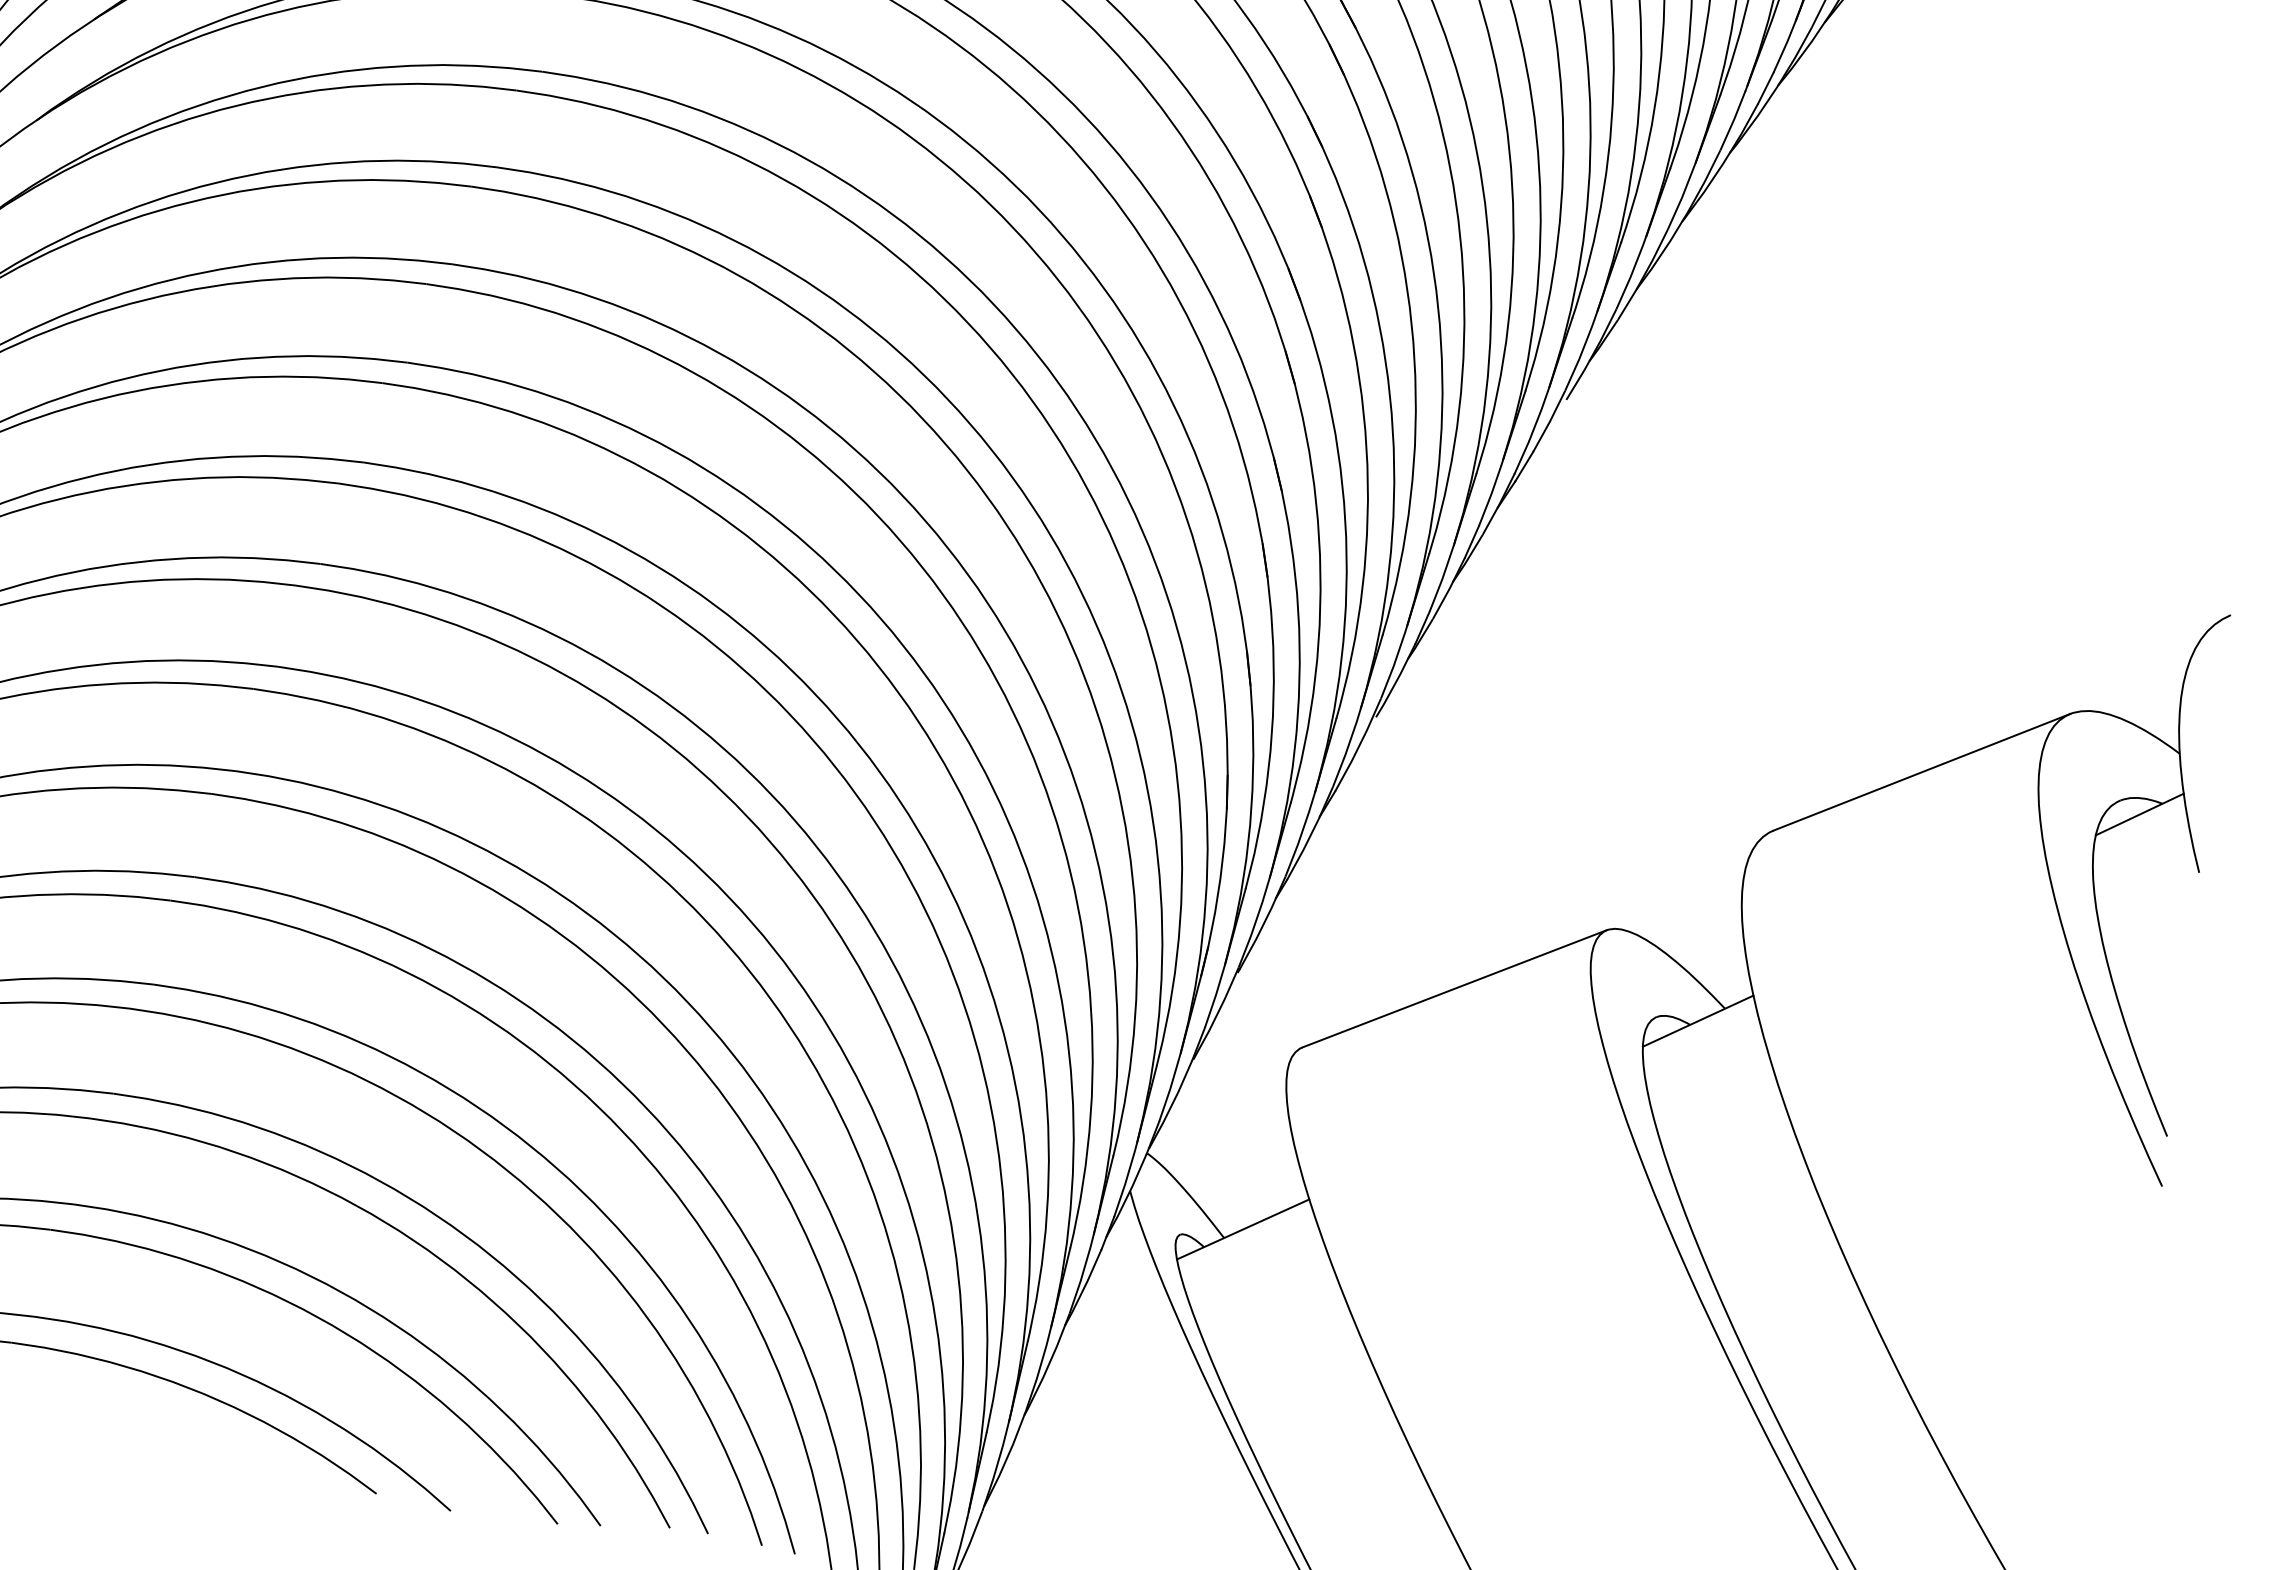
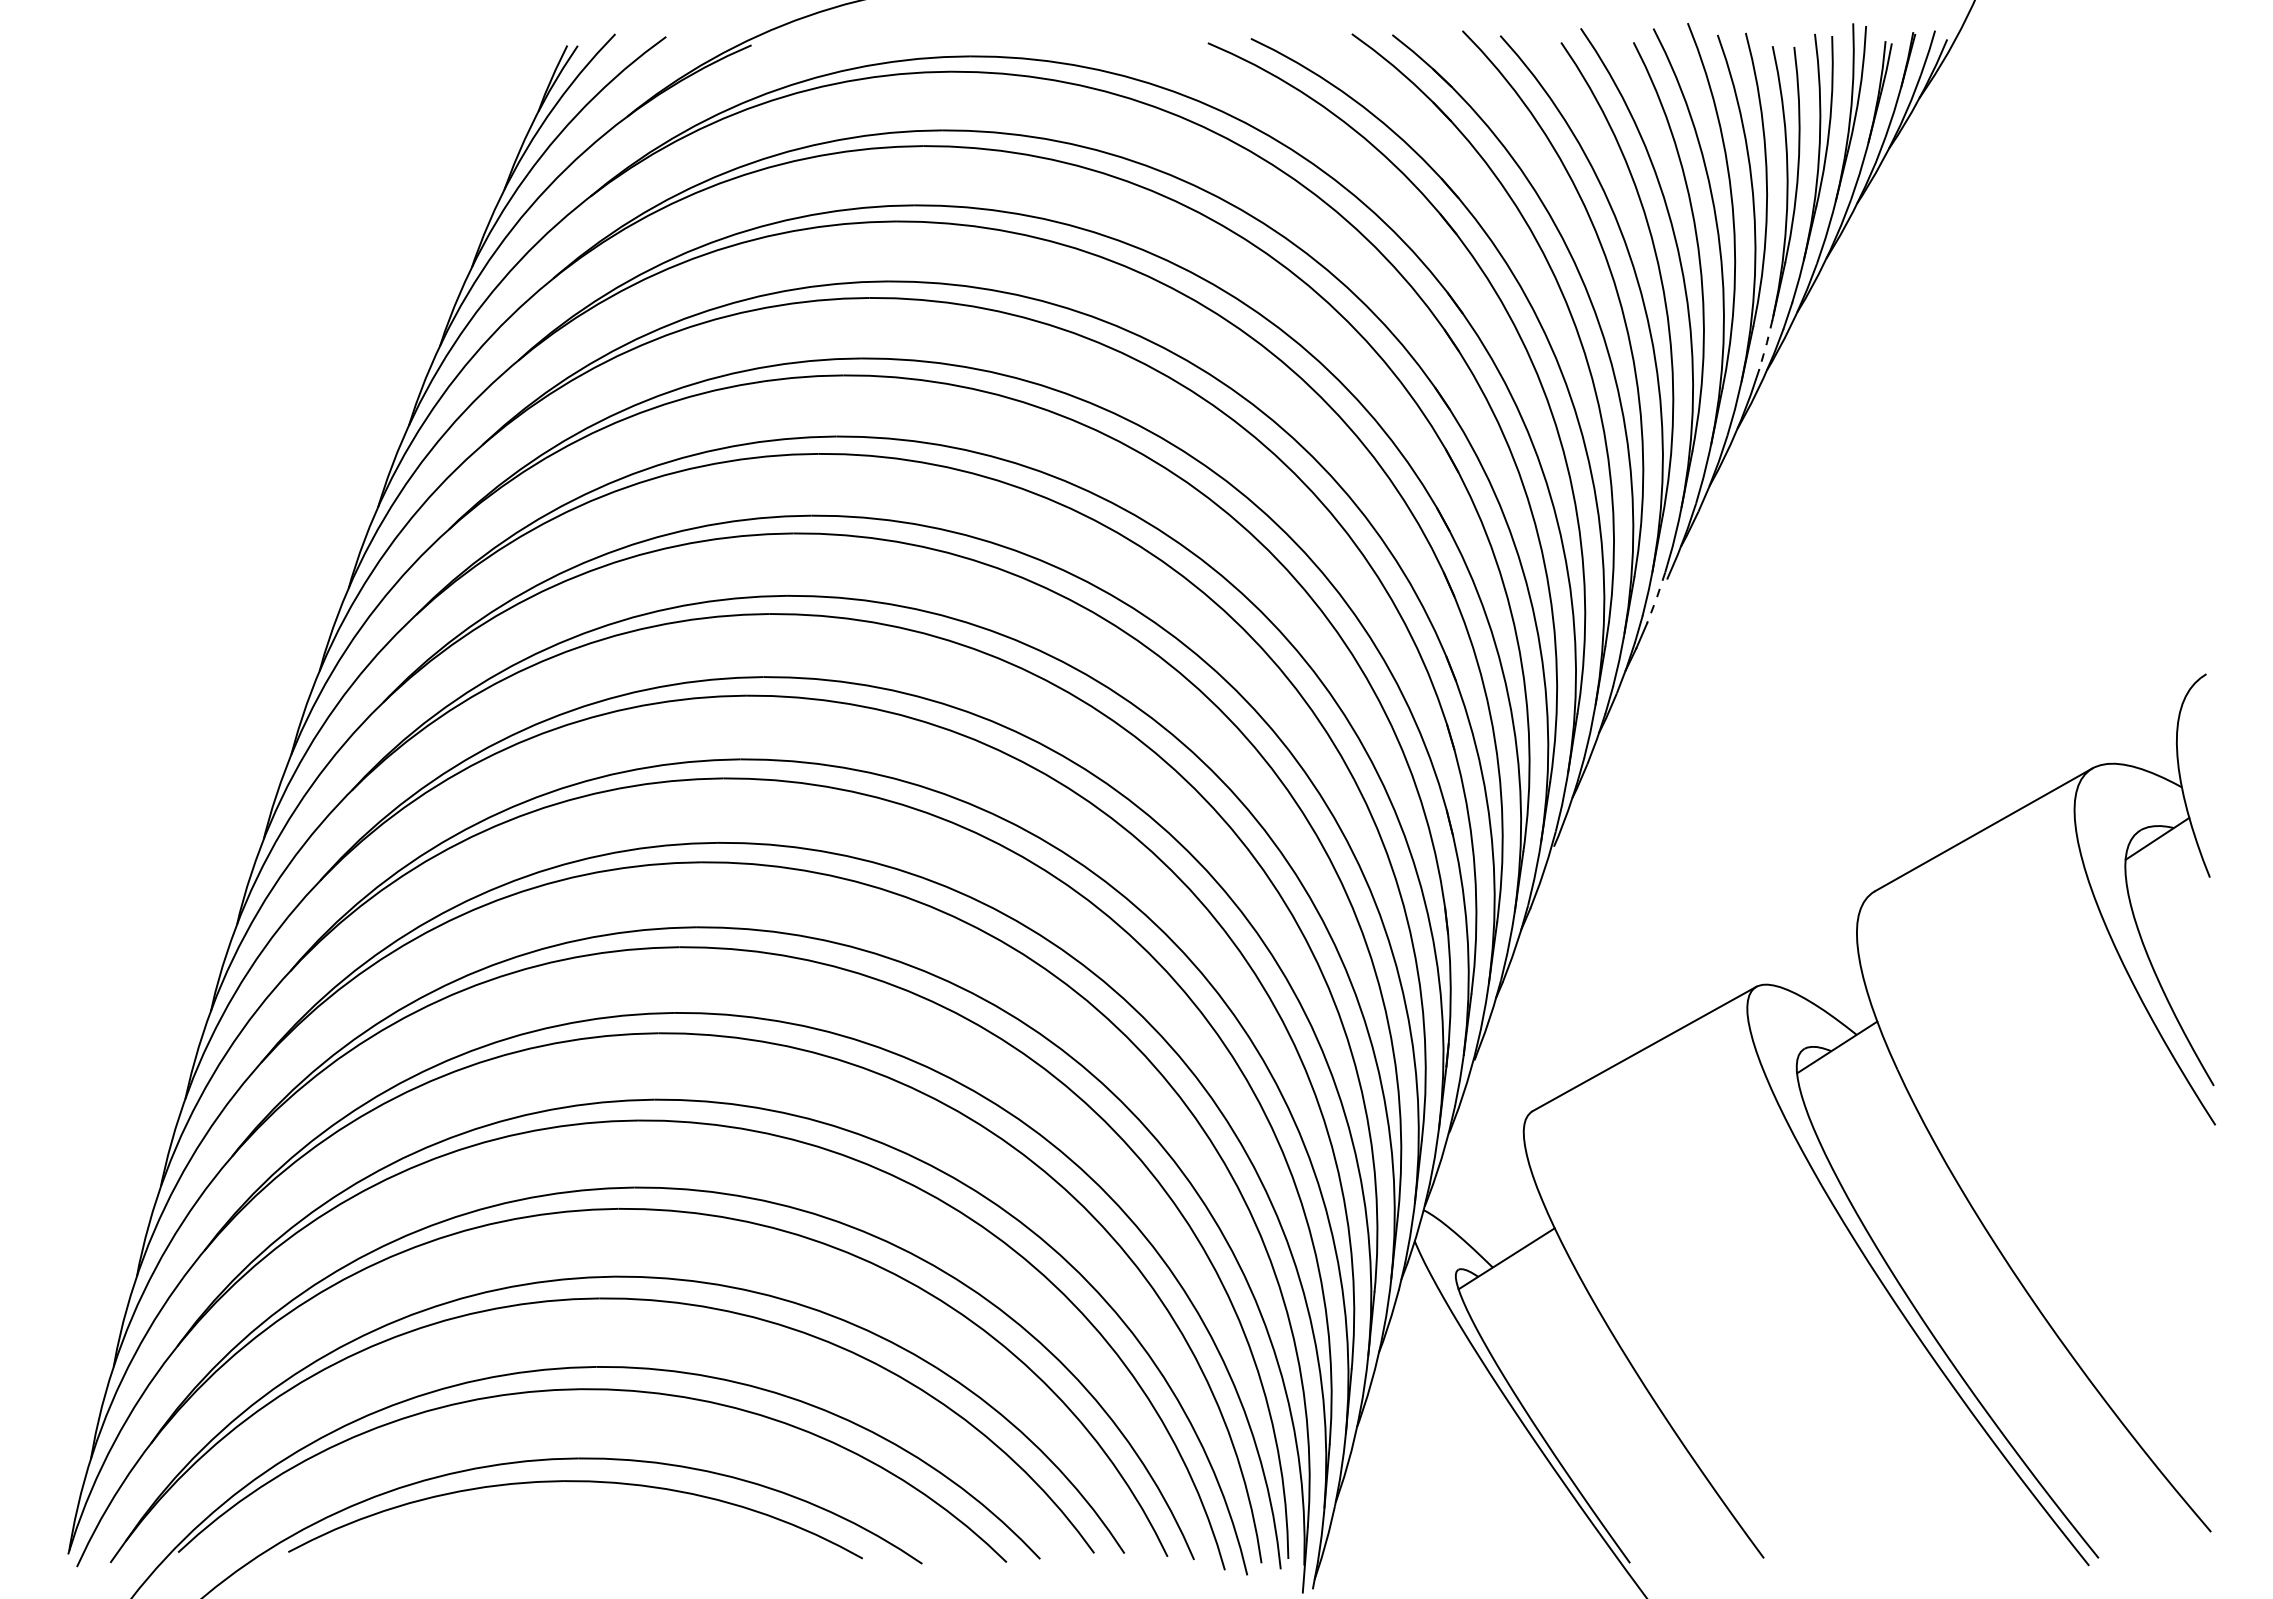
line: (1733, 120) -> (1766, 344), solid -> dashed
line: (1549, 421) -> (1656, 598), solid -> dashed

